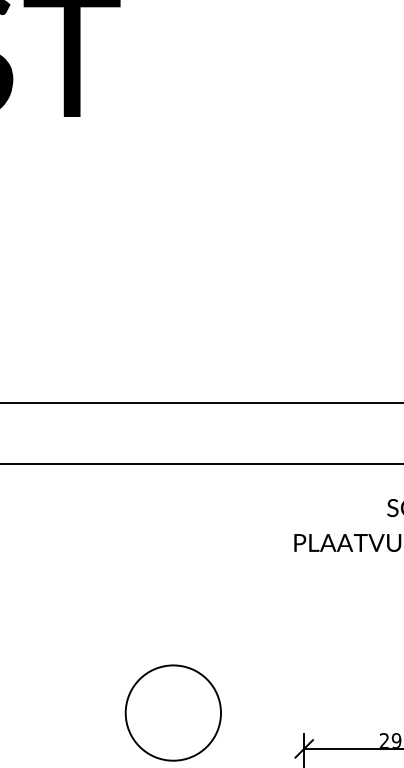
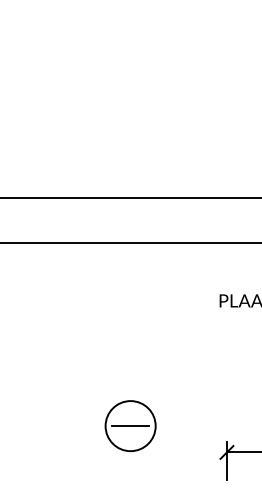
circle: (173, 713) -> (130, 426), size x0.71
line: (173, 713) -> (130, 426), added

